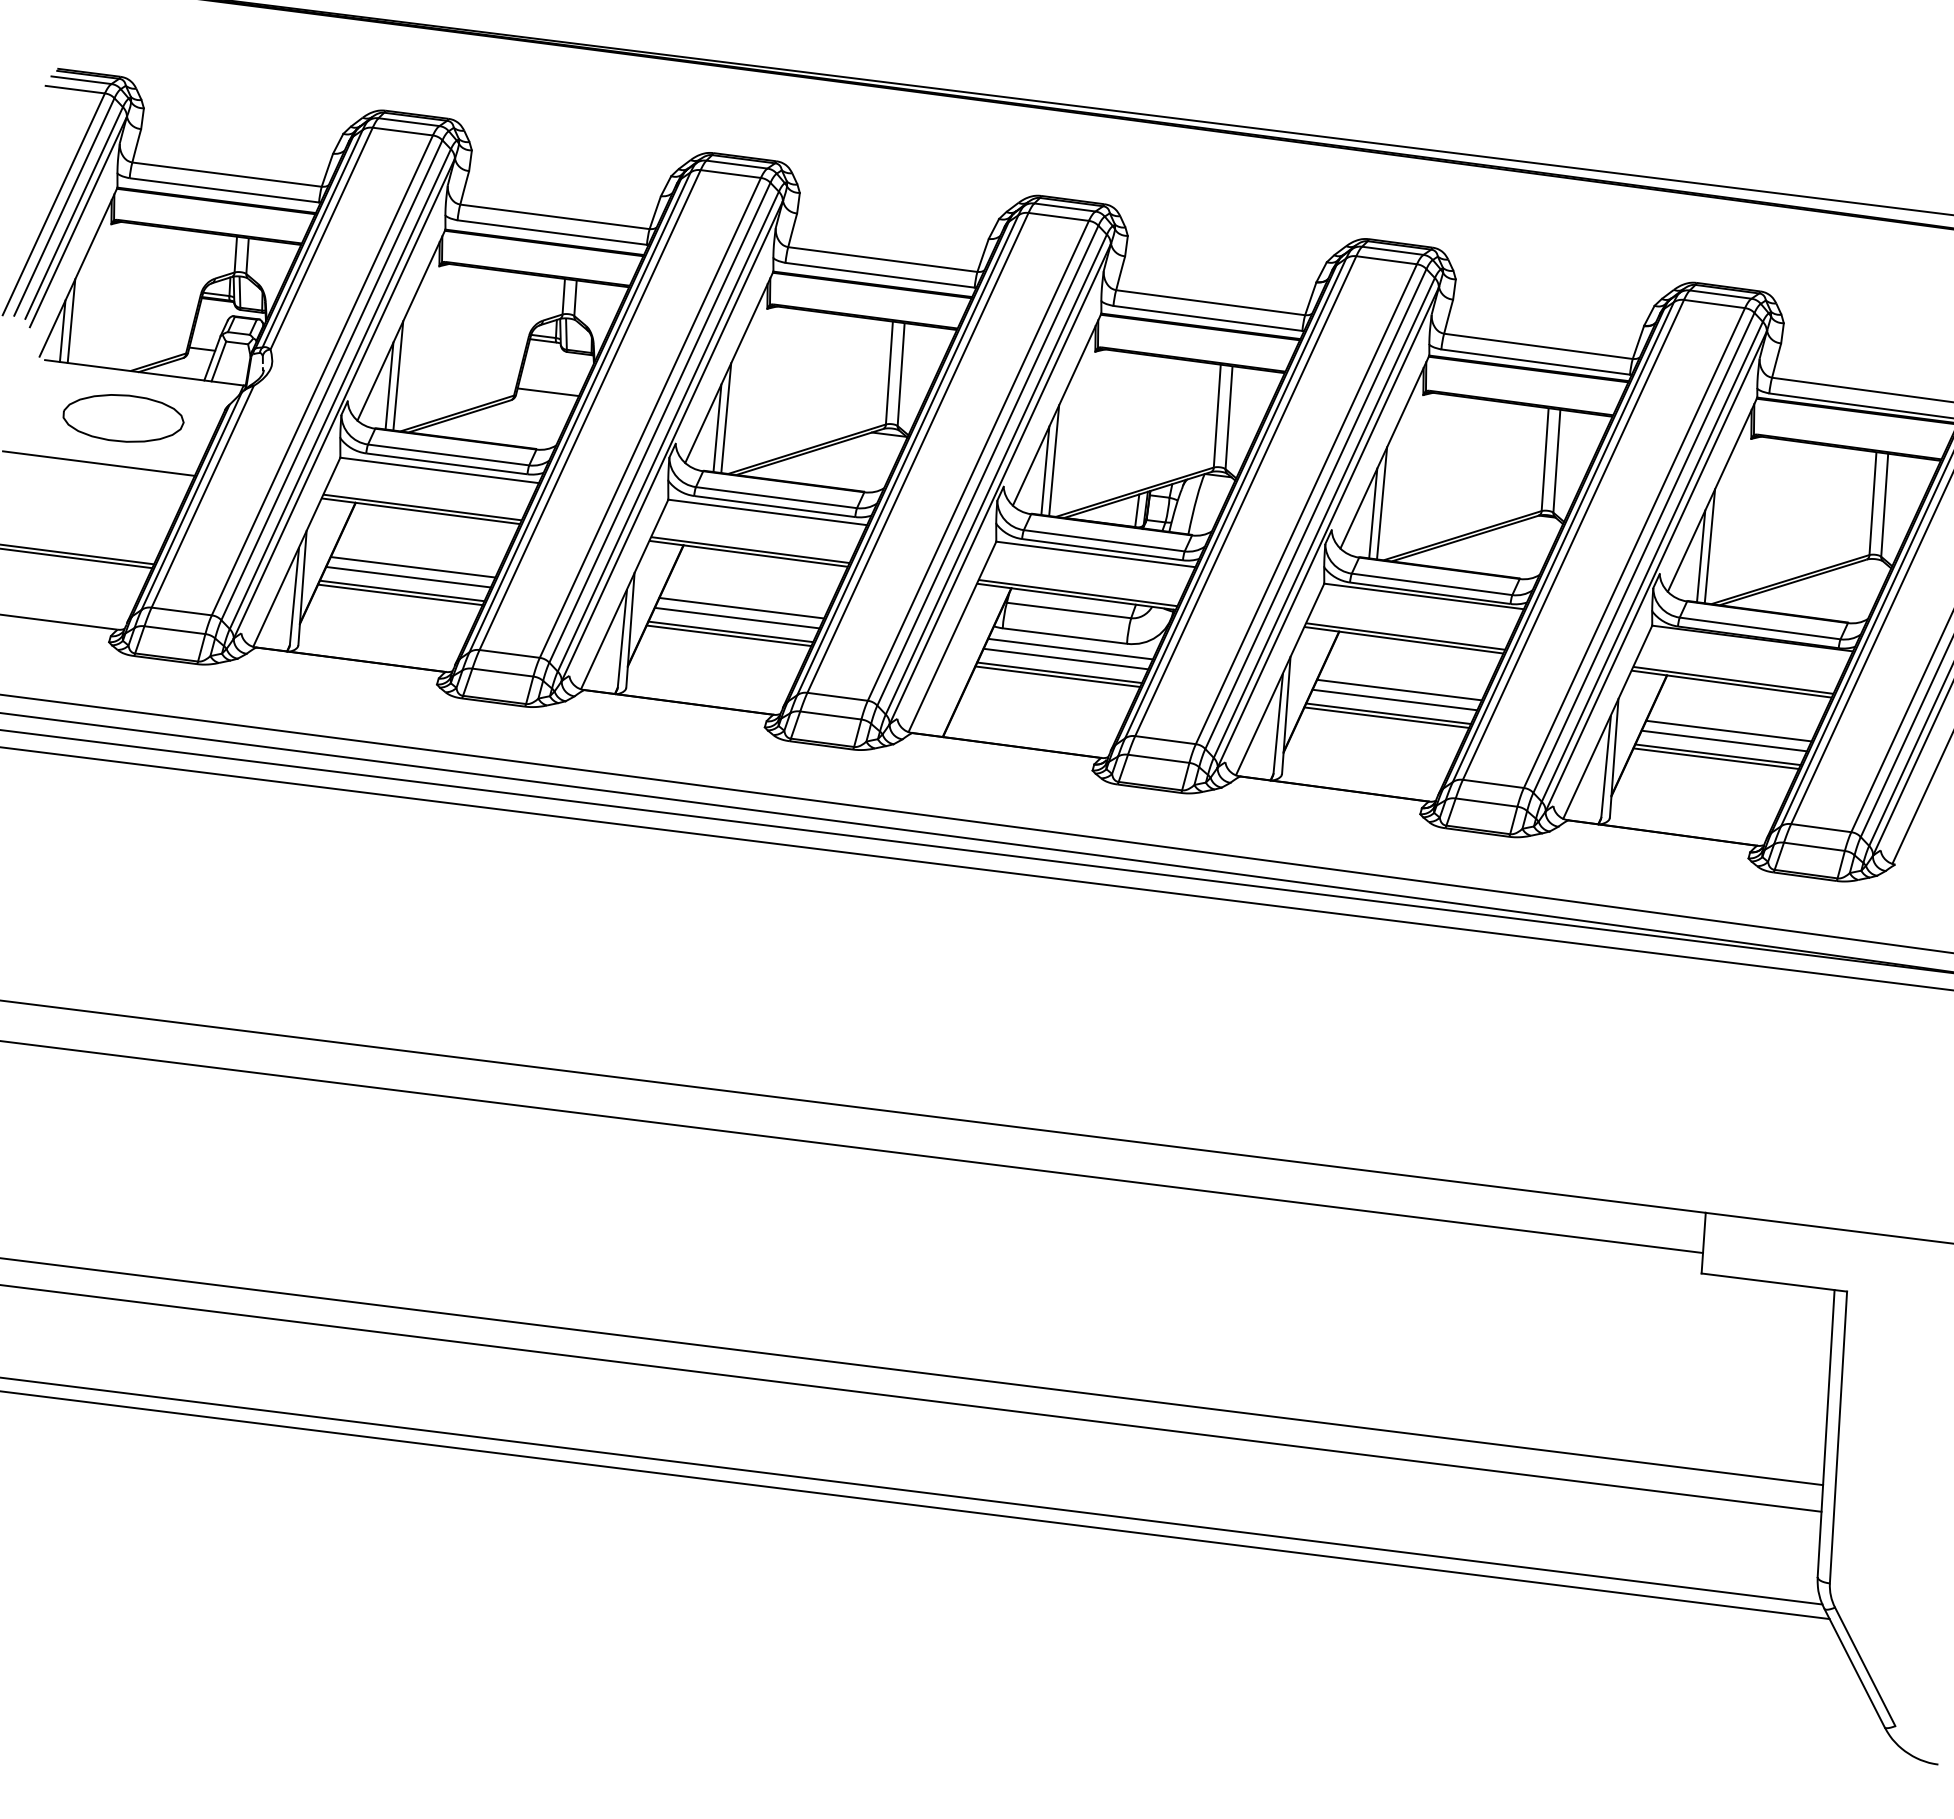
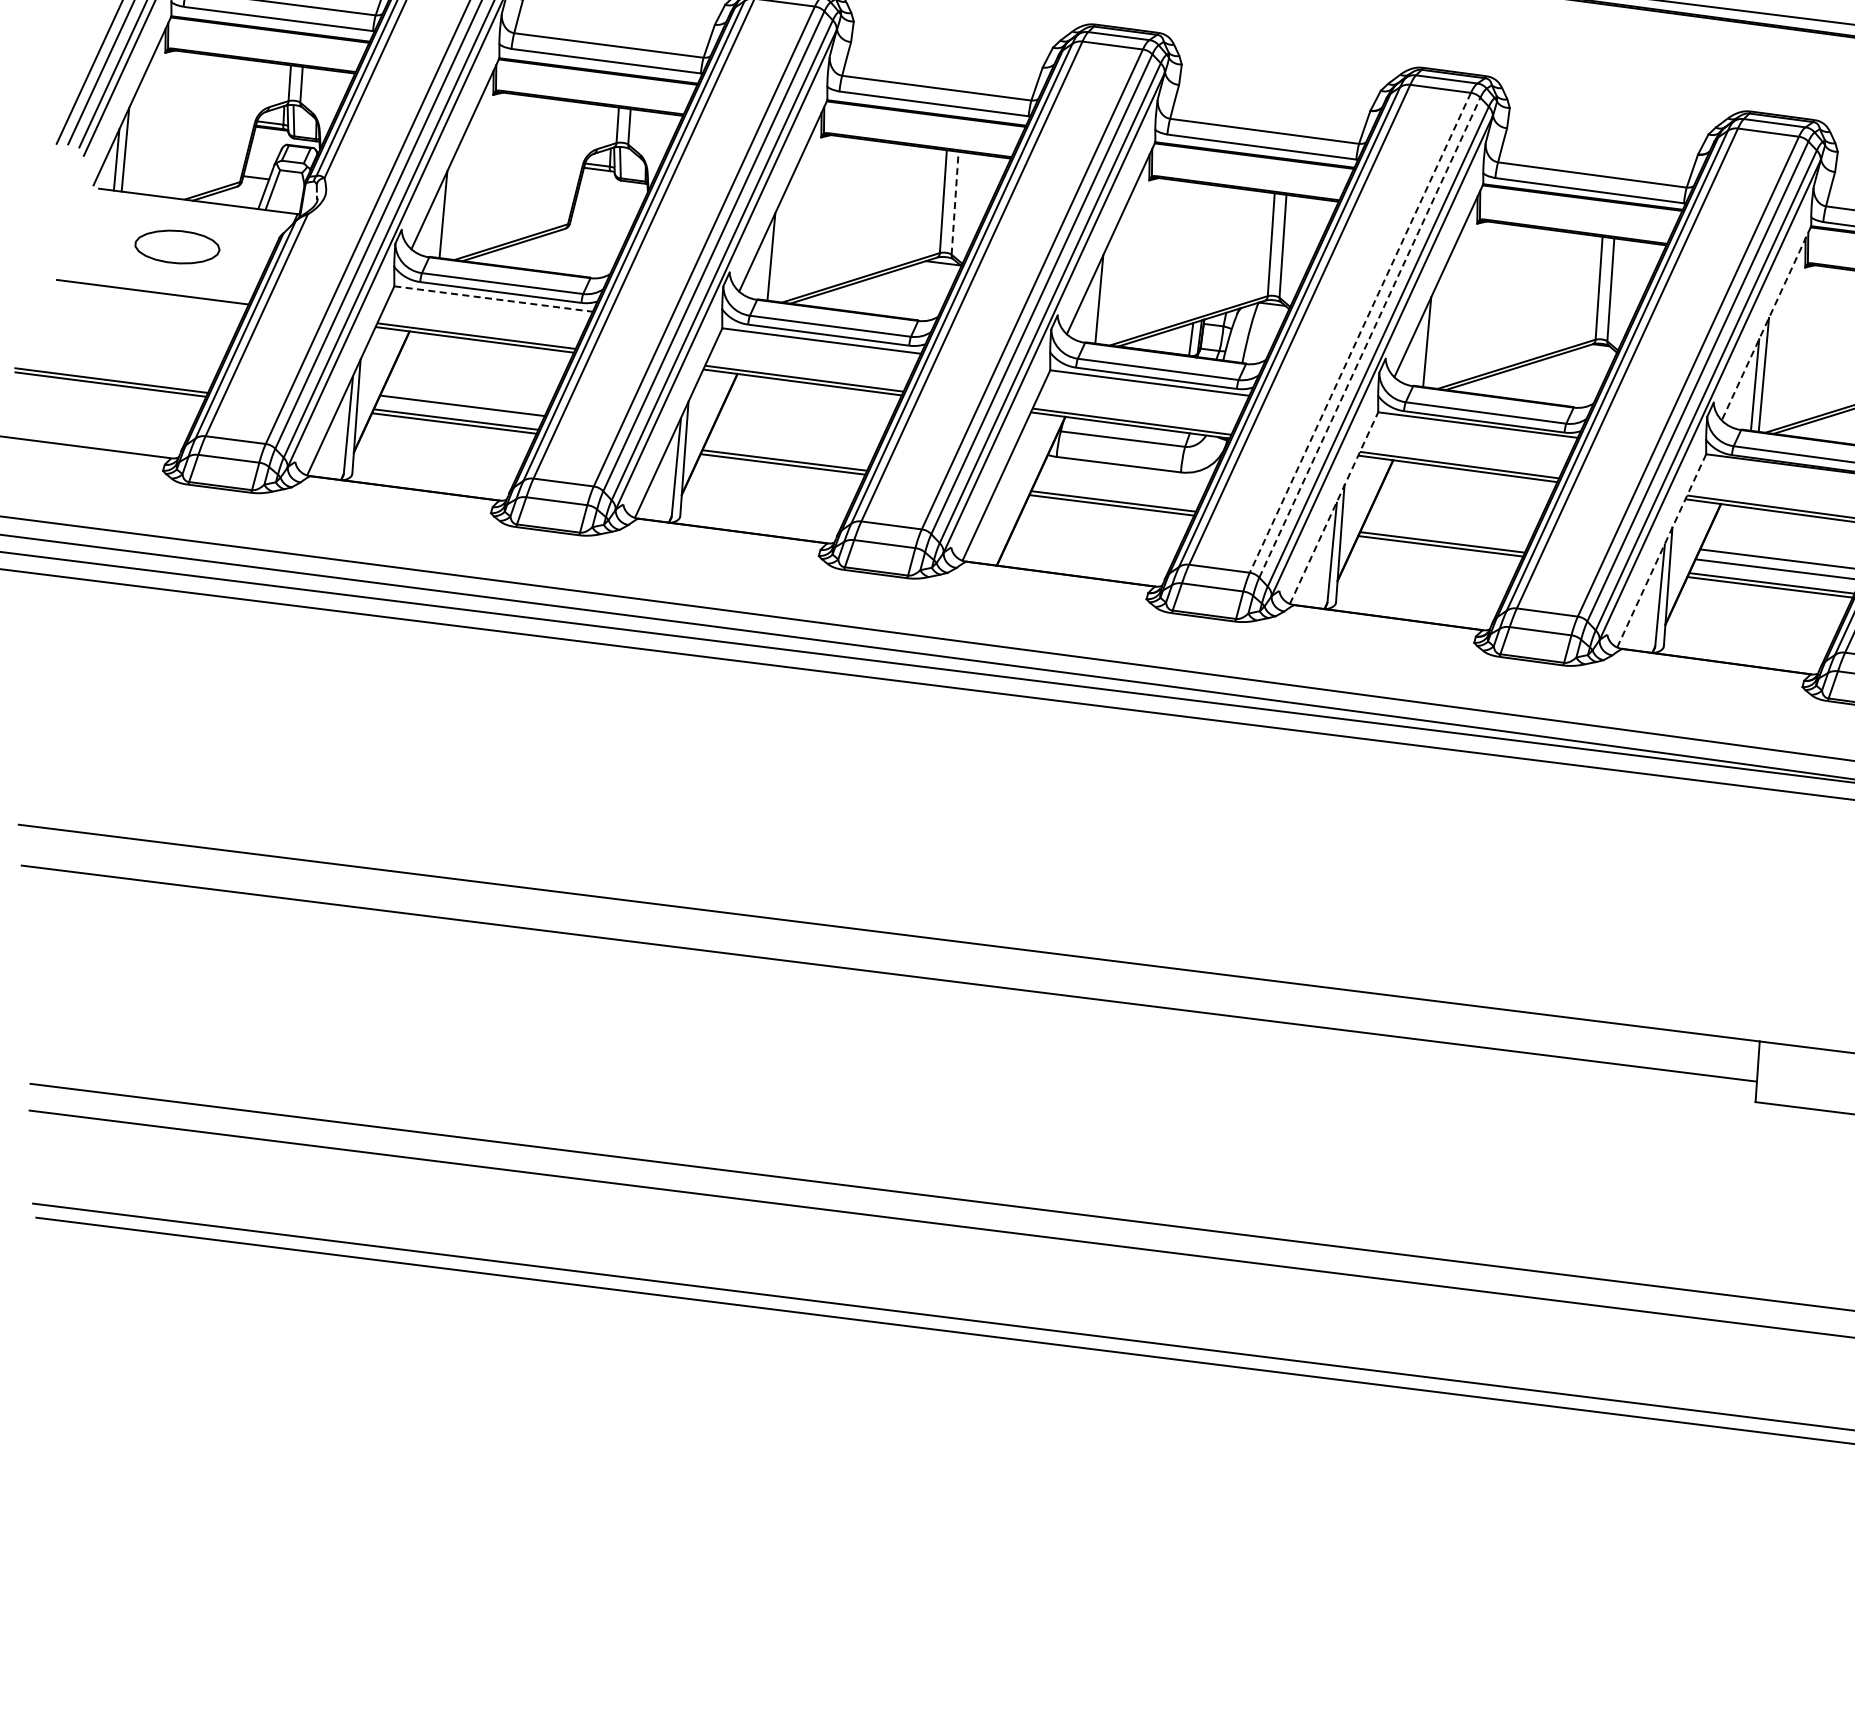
line: (901, 372) -> (955, 201), solid -> dashed
line: (398, 375) -> (452, 204), removed
line: (548, 392) -> (602, 221), removed
part: (123, 418) -> (177, 247), size x0.7
line: (726, 418) -> (780, 247), removed
line: (1054, 460) -> (1108, 289), removed
line: (440, 470) -> (494, 299), solid -> dashed
line: (1712, 494) -> (1766, 323), solid -> dashed
line: (1382, 503) -> (1436, 332), removed
line: (1306, 504) -> (1360, 333), solid -> dashed
line: (1316, 508) -> (1370, 337), solid -> dashed
line: (412, 567) -> (466, 396), removed
line: (741, 607) -> (795, 436), removed
line: (736, 617) -> (790, 446), removed
line: (1070, 648) -> (1124, 477), removed
line: (1065, 658) -> (1119, 487), removed
line: (1280, 679) -> (1334, 508), solid -> dashed
line: (1399, 689) -> (1453, 518), removed
line: (1394, 699) -> (1448, 528), removed
line: (1607, 721) -> (1661, 550), solid -> dashed

